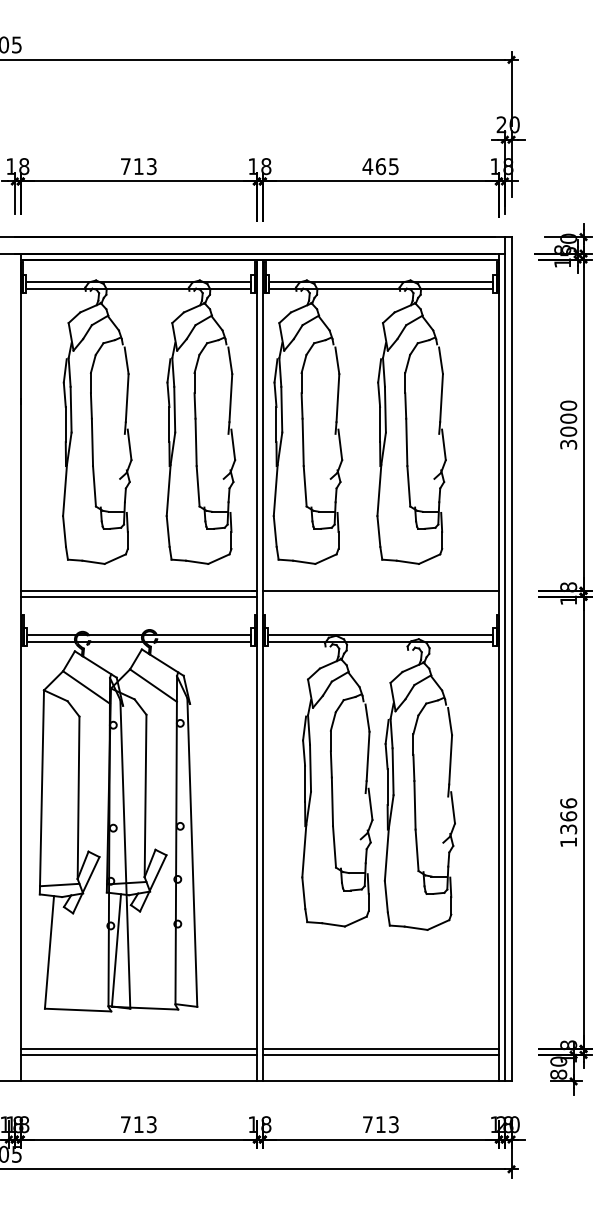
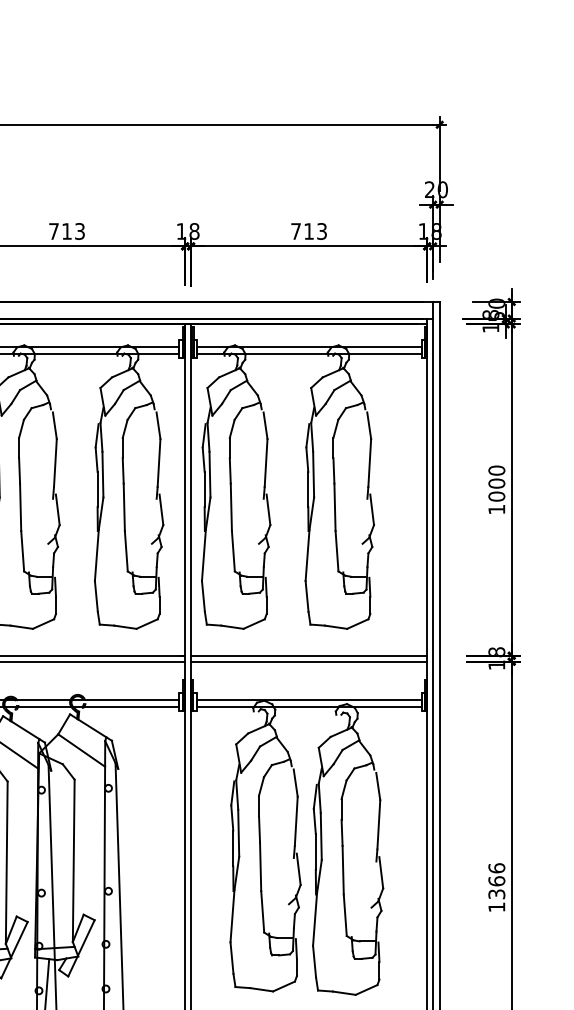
text: (380, 166) -> (308, 231), 465 -> 713
text: (568, 444) -> (496, 509), 3000 -> 1000
line: (380, 596) -> (308, 661), added

